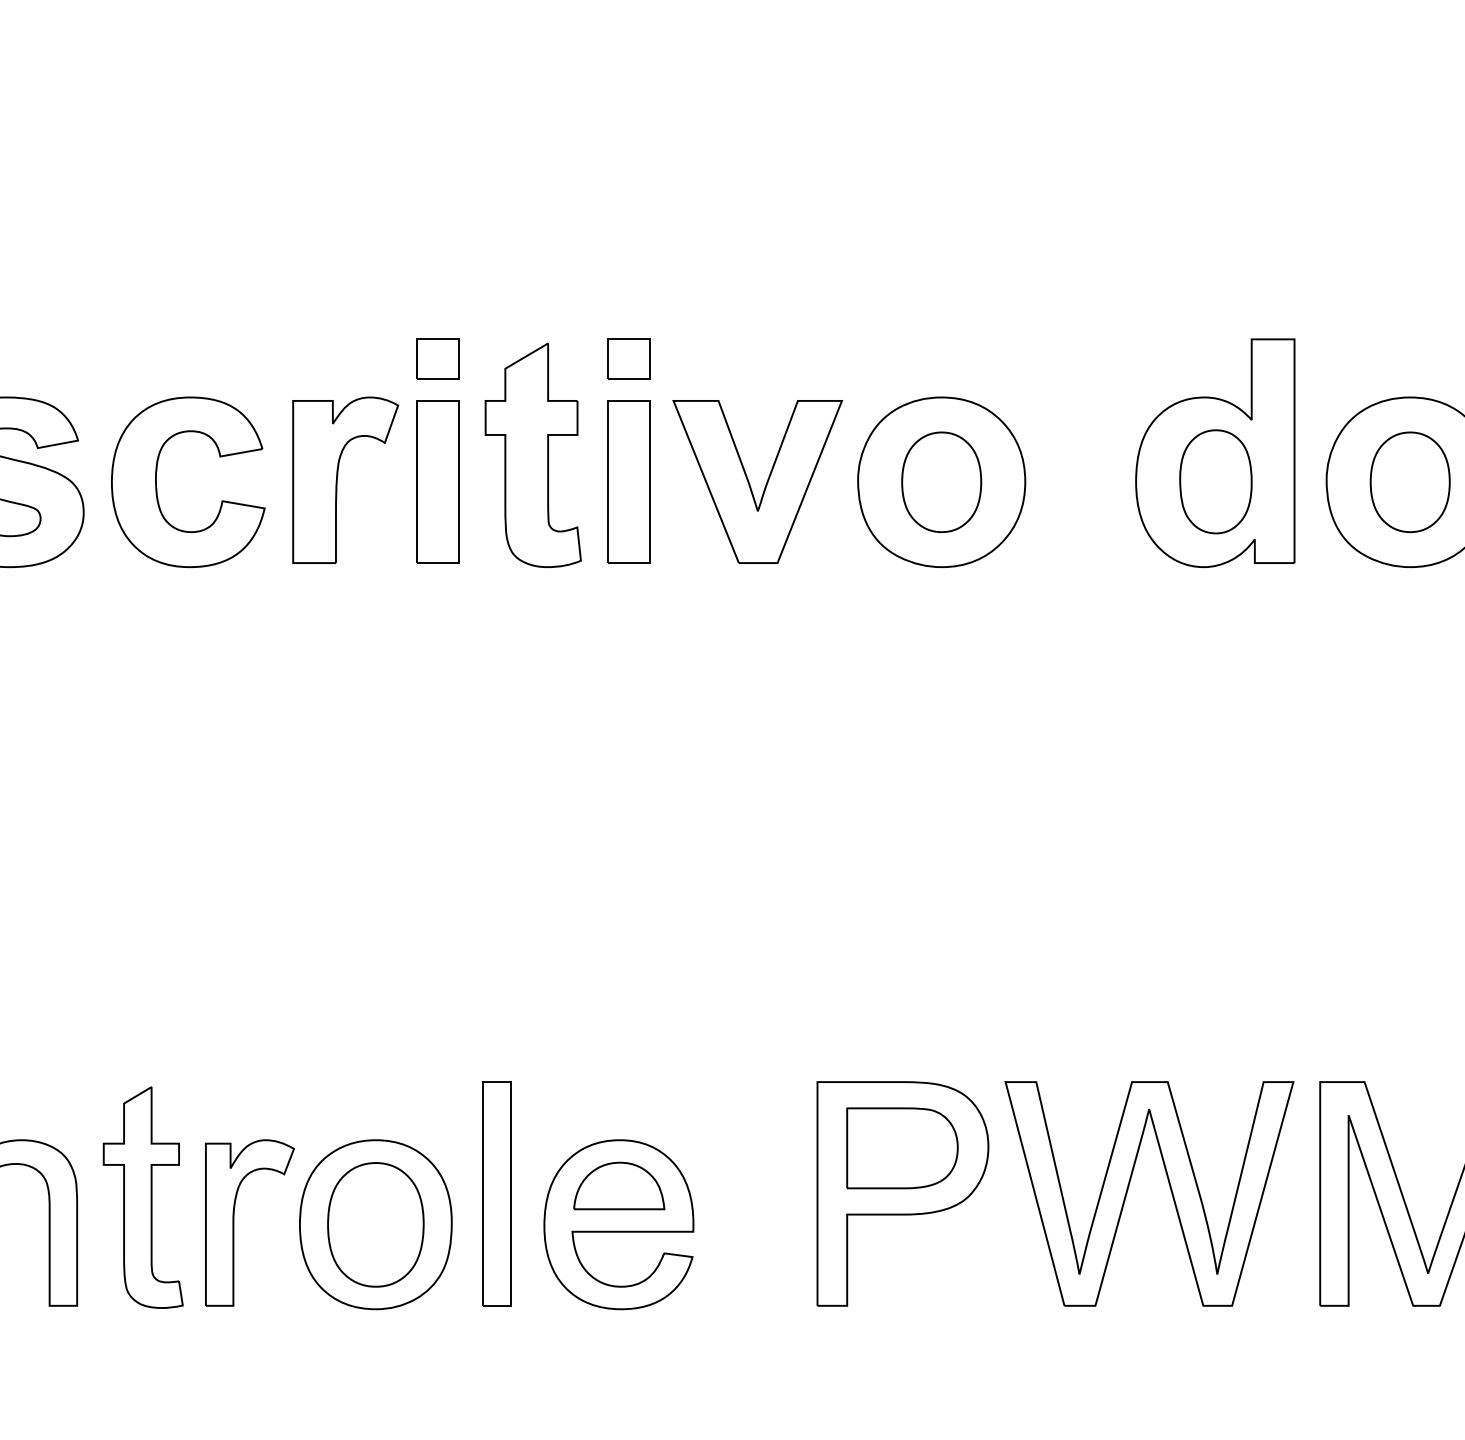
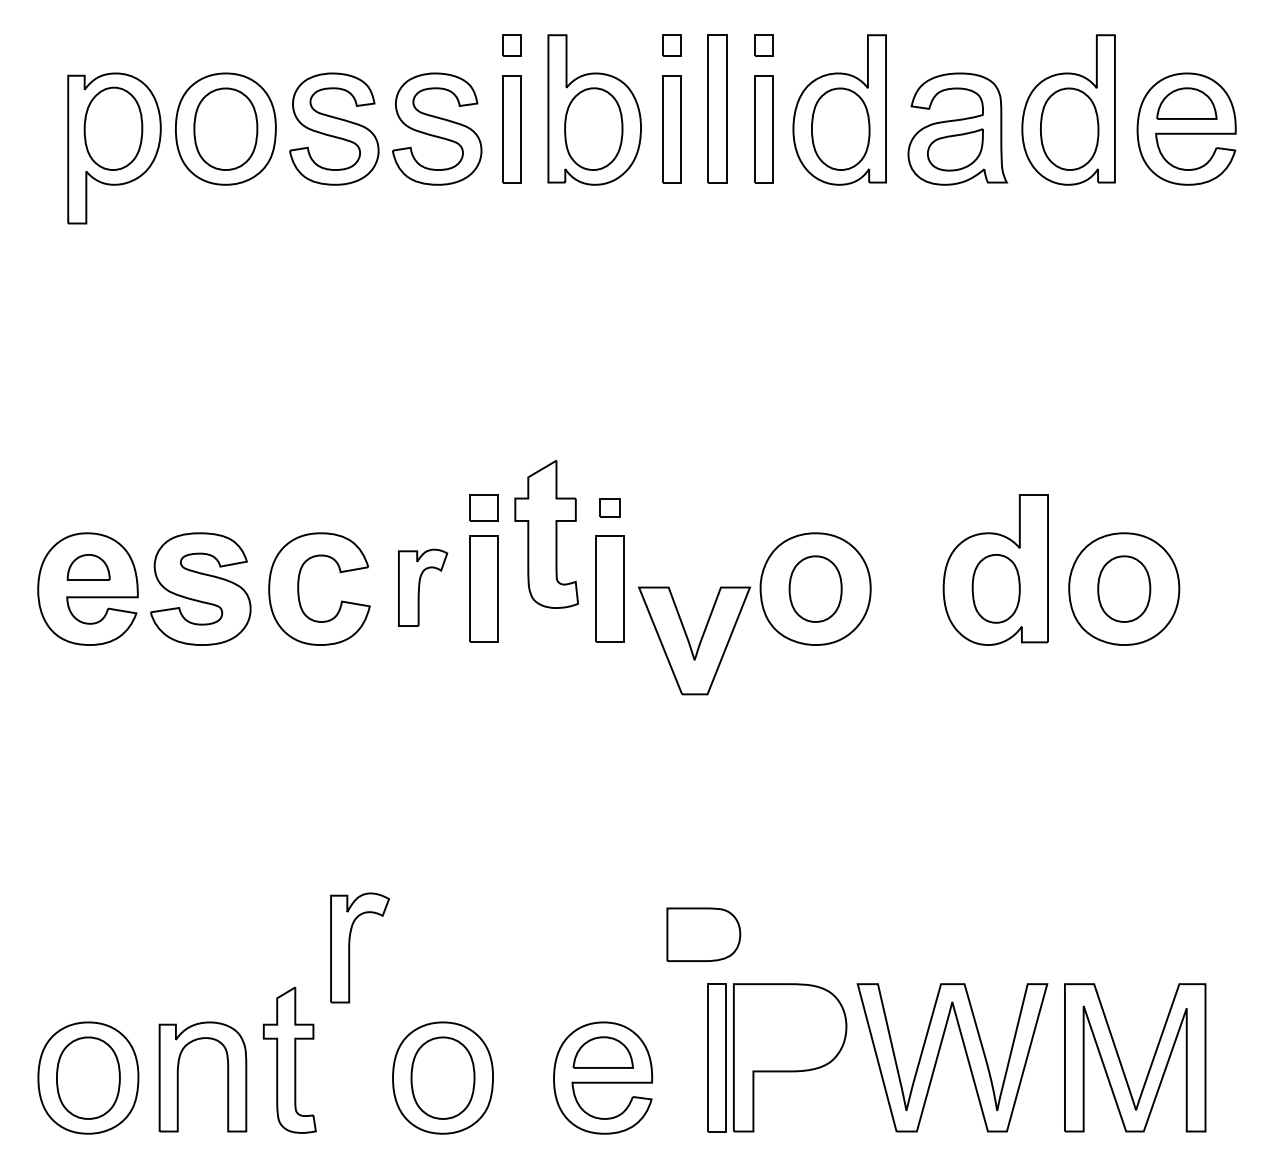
part: (628, 358) -> (609, 507), size x0.7
part: (532, 455) -> (546, 534), moved
part: (344, 479) -> (422, 587), size x0.7
part: (757, 481) -> (694, 640), moved
part: (901, 1147) -> (703, 934), moved
part: (496, 1193) -> (716, 1057), moved
part: (235, 1222) -> (350, 947), moved

